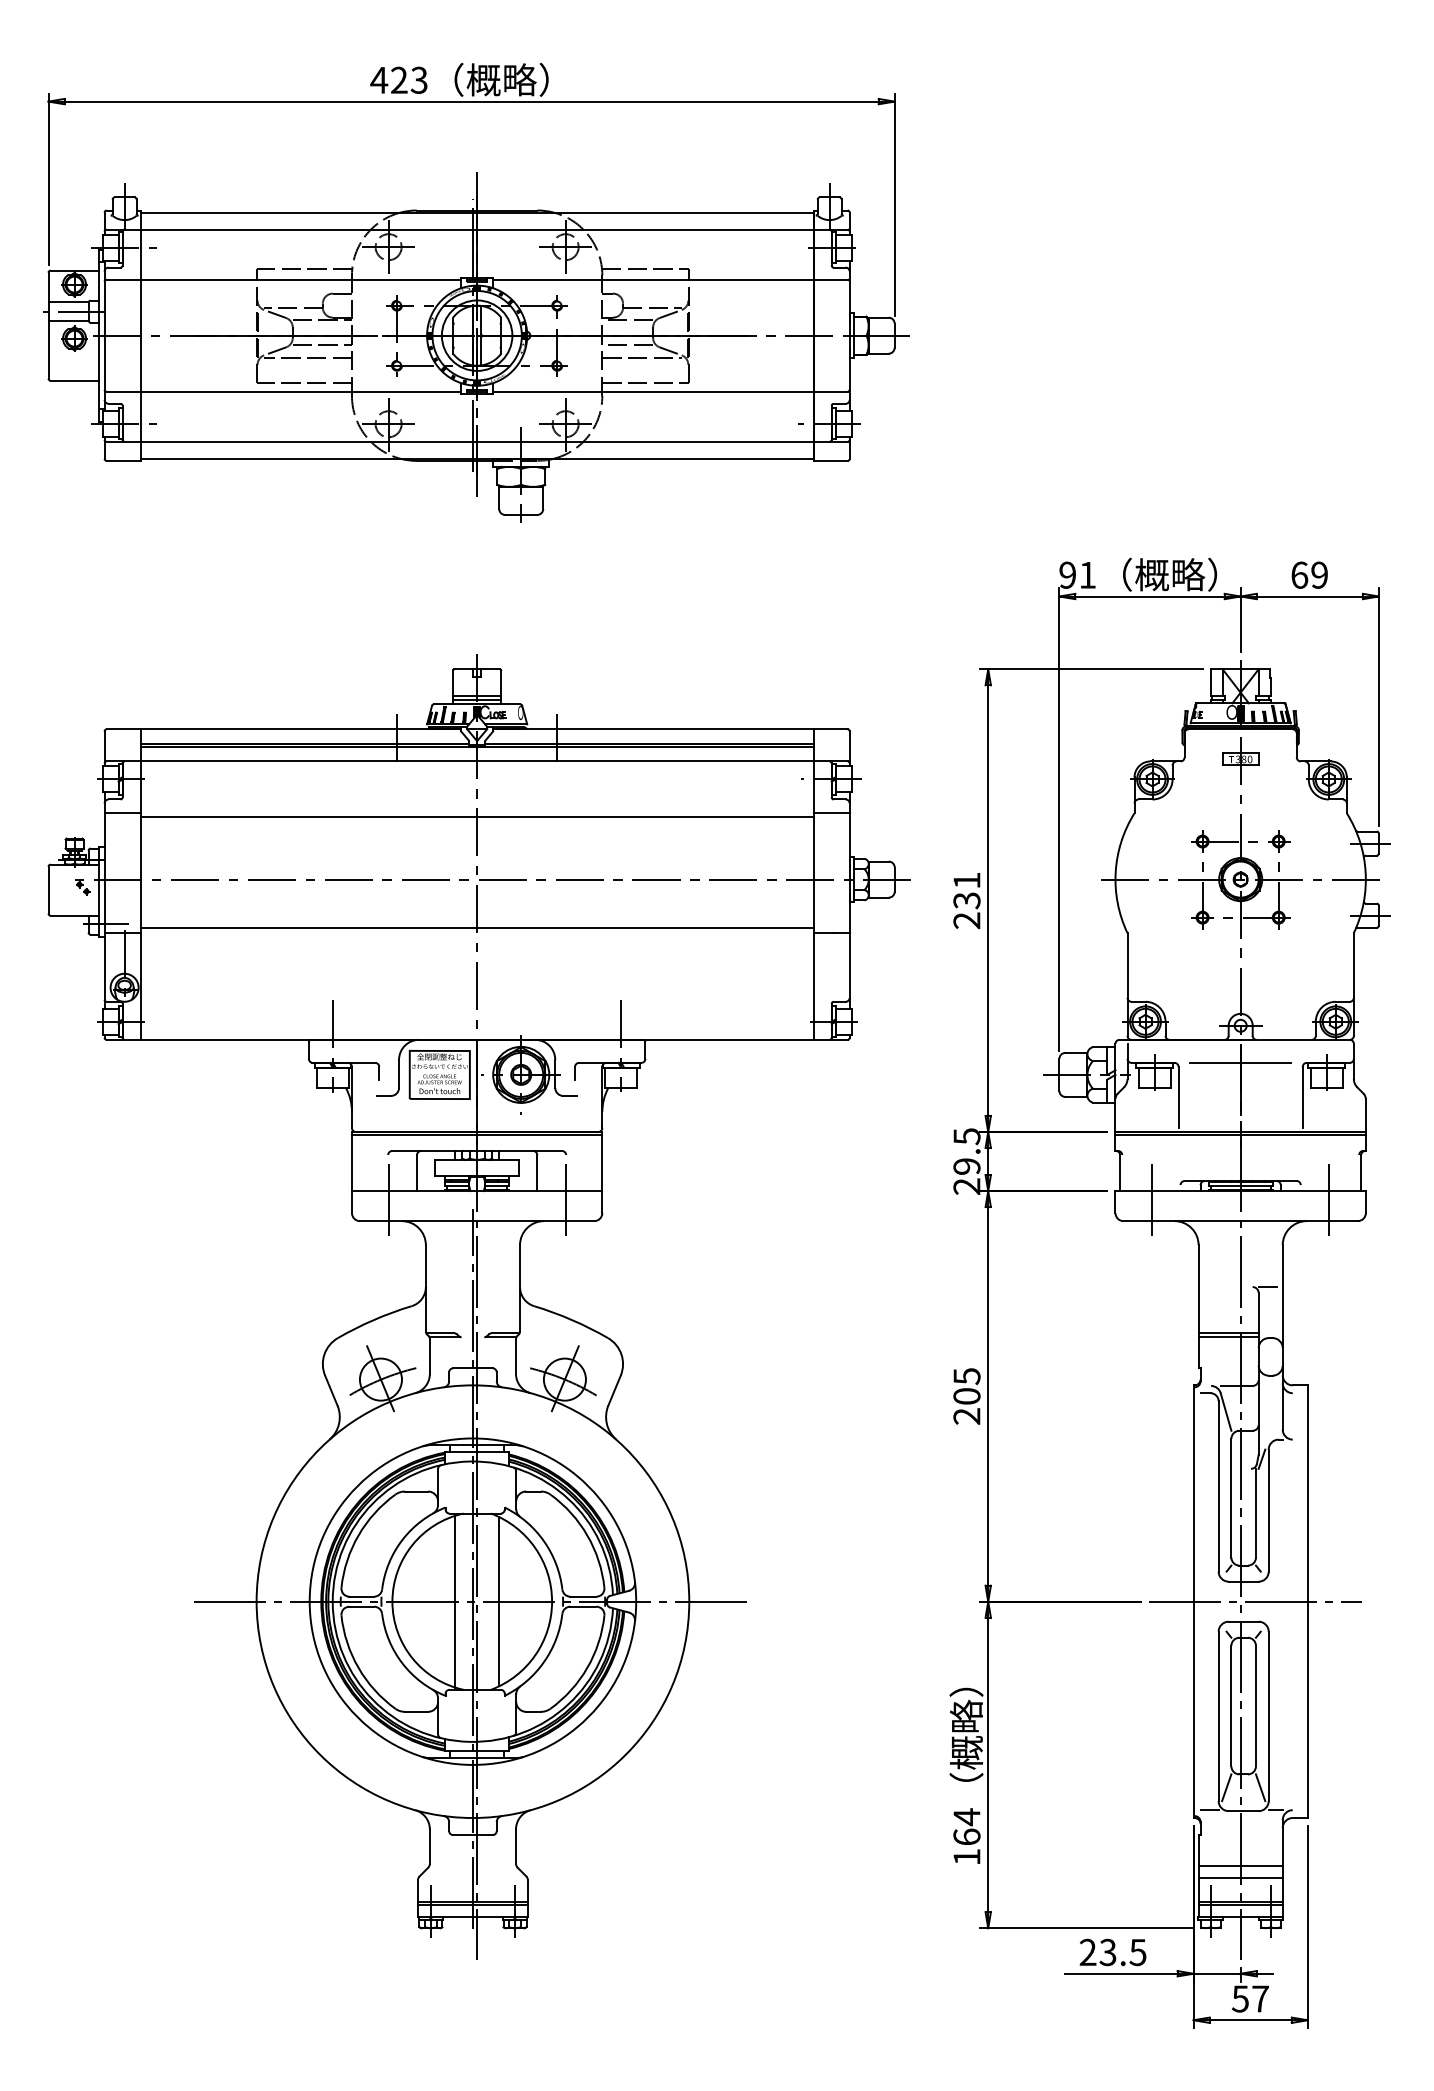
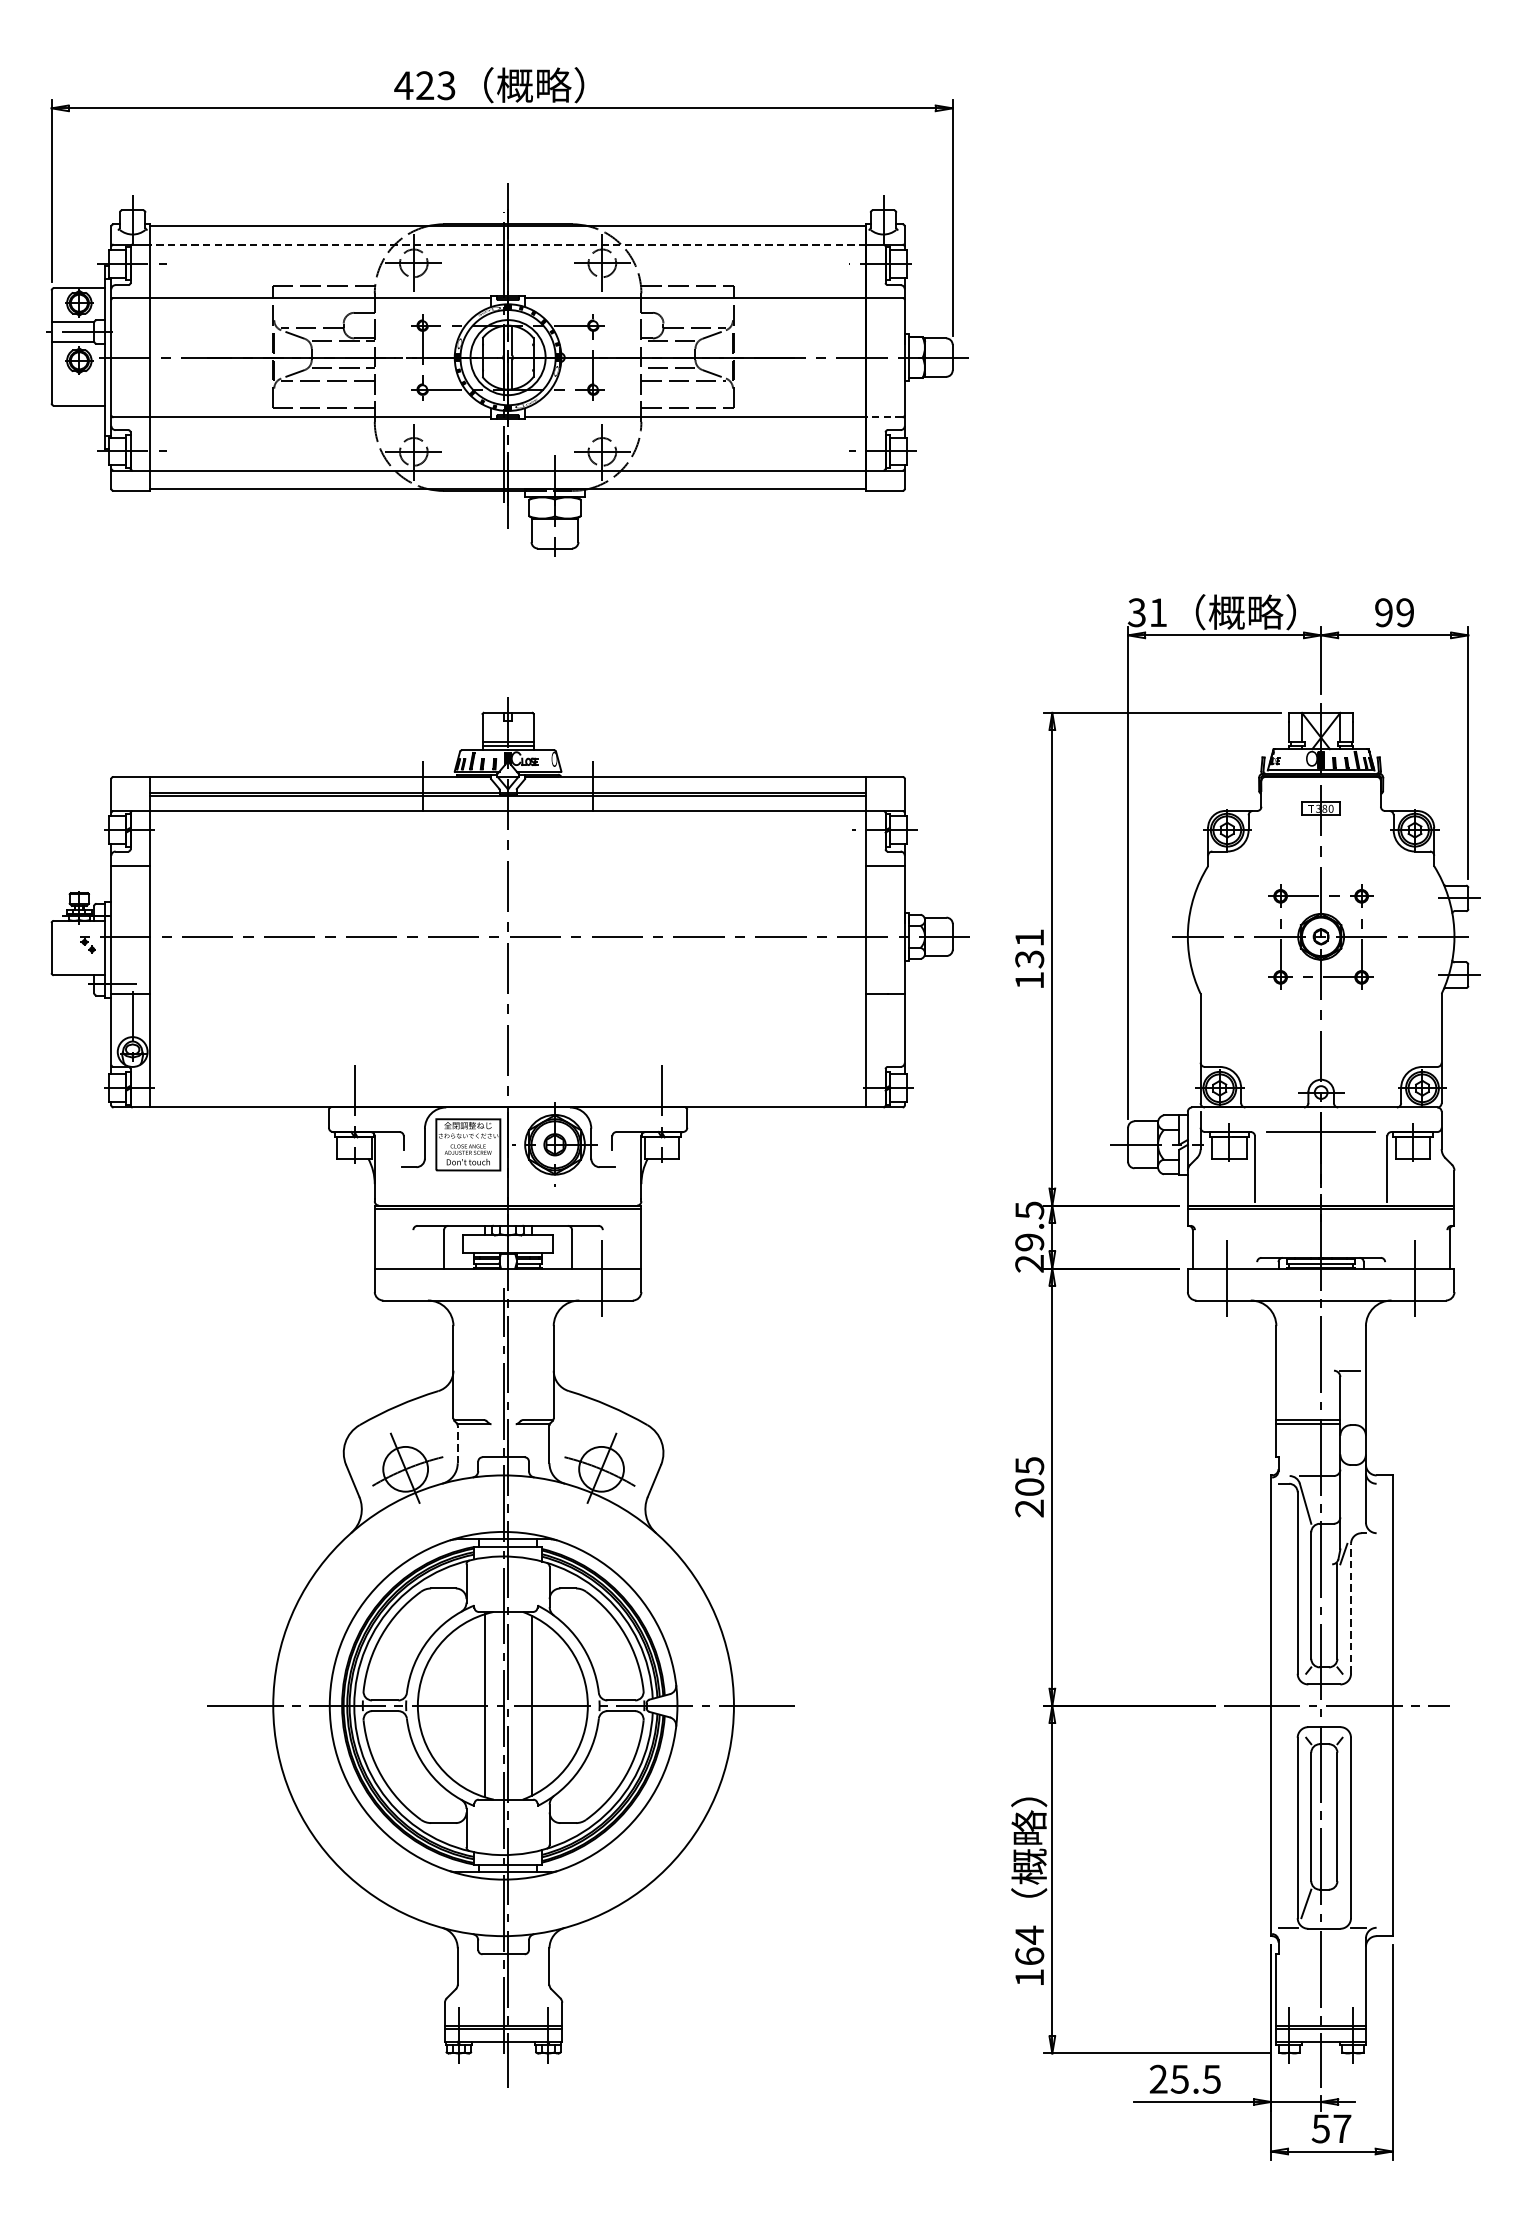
line: (477, 229) -> (508, 244), solid -> dashed
line: (830, 391) -> (884, 417), solid -> dashed
text: (1299, 574) -> (1383, 611), 69 -> 99
text: (1067, 575) -> (1136, 612), 91 -> 31
line: (476, 817) -> (507, 870), removed
text: (966, 920) -> (1029, 980), 231 -> 131
line: (476, 928) -> (507, 988), removed
line: (388, 1203) -> (413, 1281), removed
line: (429, 1355) -> (457, 1443), solid -> dashed
line: (1268, 1510) -> (1350, 1608), solid -> dashed
line: (1260, 1787) -> (1342, 1903), removed
line: (1240, 1866) -> (1320, 1987), removed
line: (1240, 1878) -> (1320, 2000), removed
text: (1108, 1951) -> (1180, 2078), 23.5 -> 25.5

